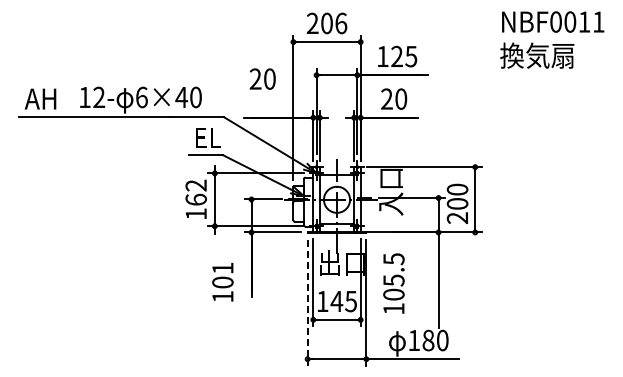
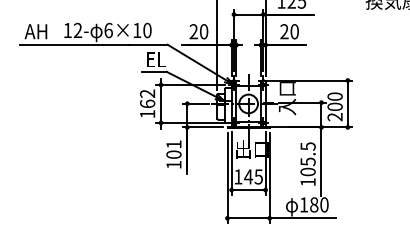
text: (262, 78) -> (198, 31), moved
text: (181, 97) -> (137, 30), 6×40 -> 6×10
text: (222, 281) -> (173, 153), moved
text: (393, 283) -> (307, 163), moved
line: (307, 303) -> (227, 178), dashed -> solid

